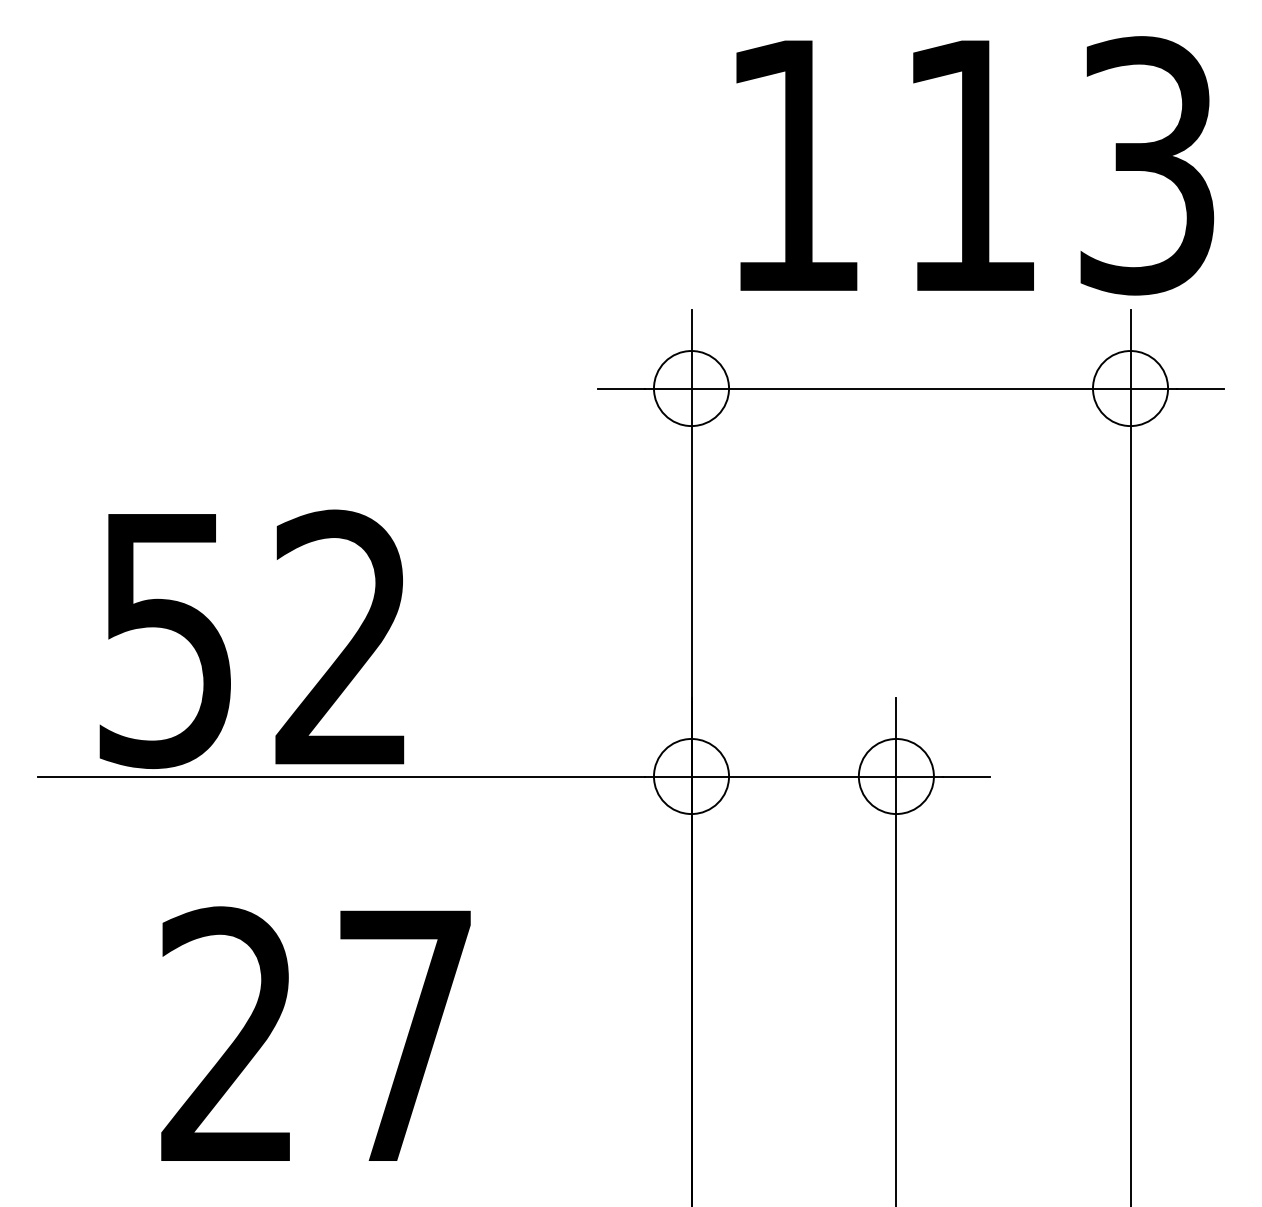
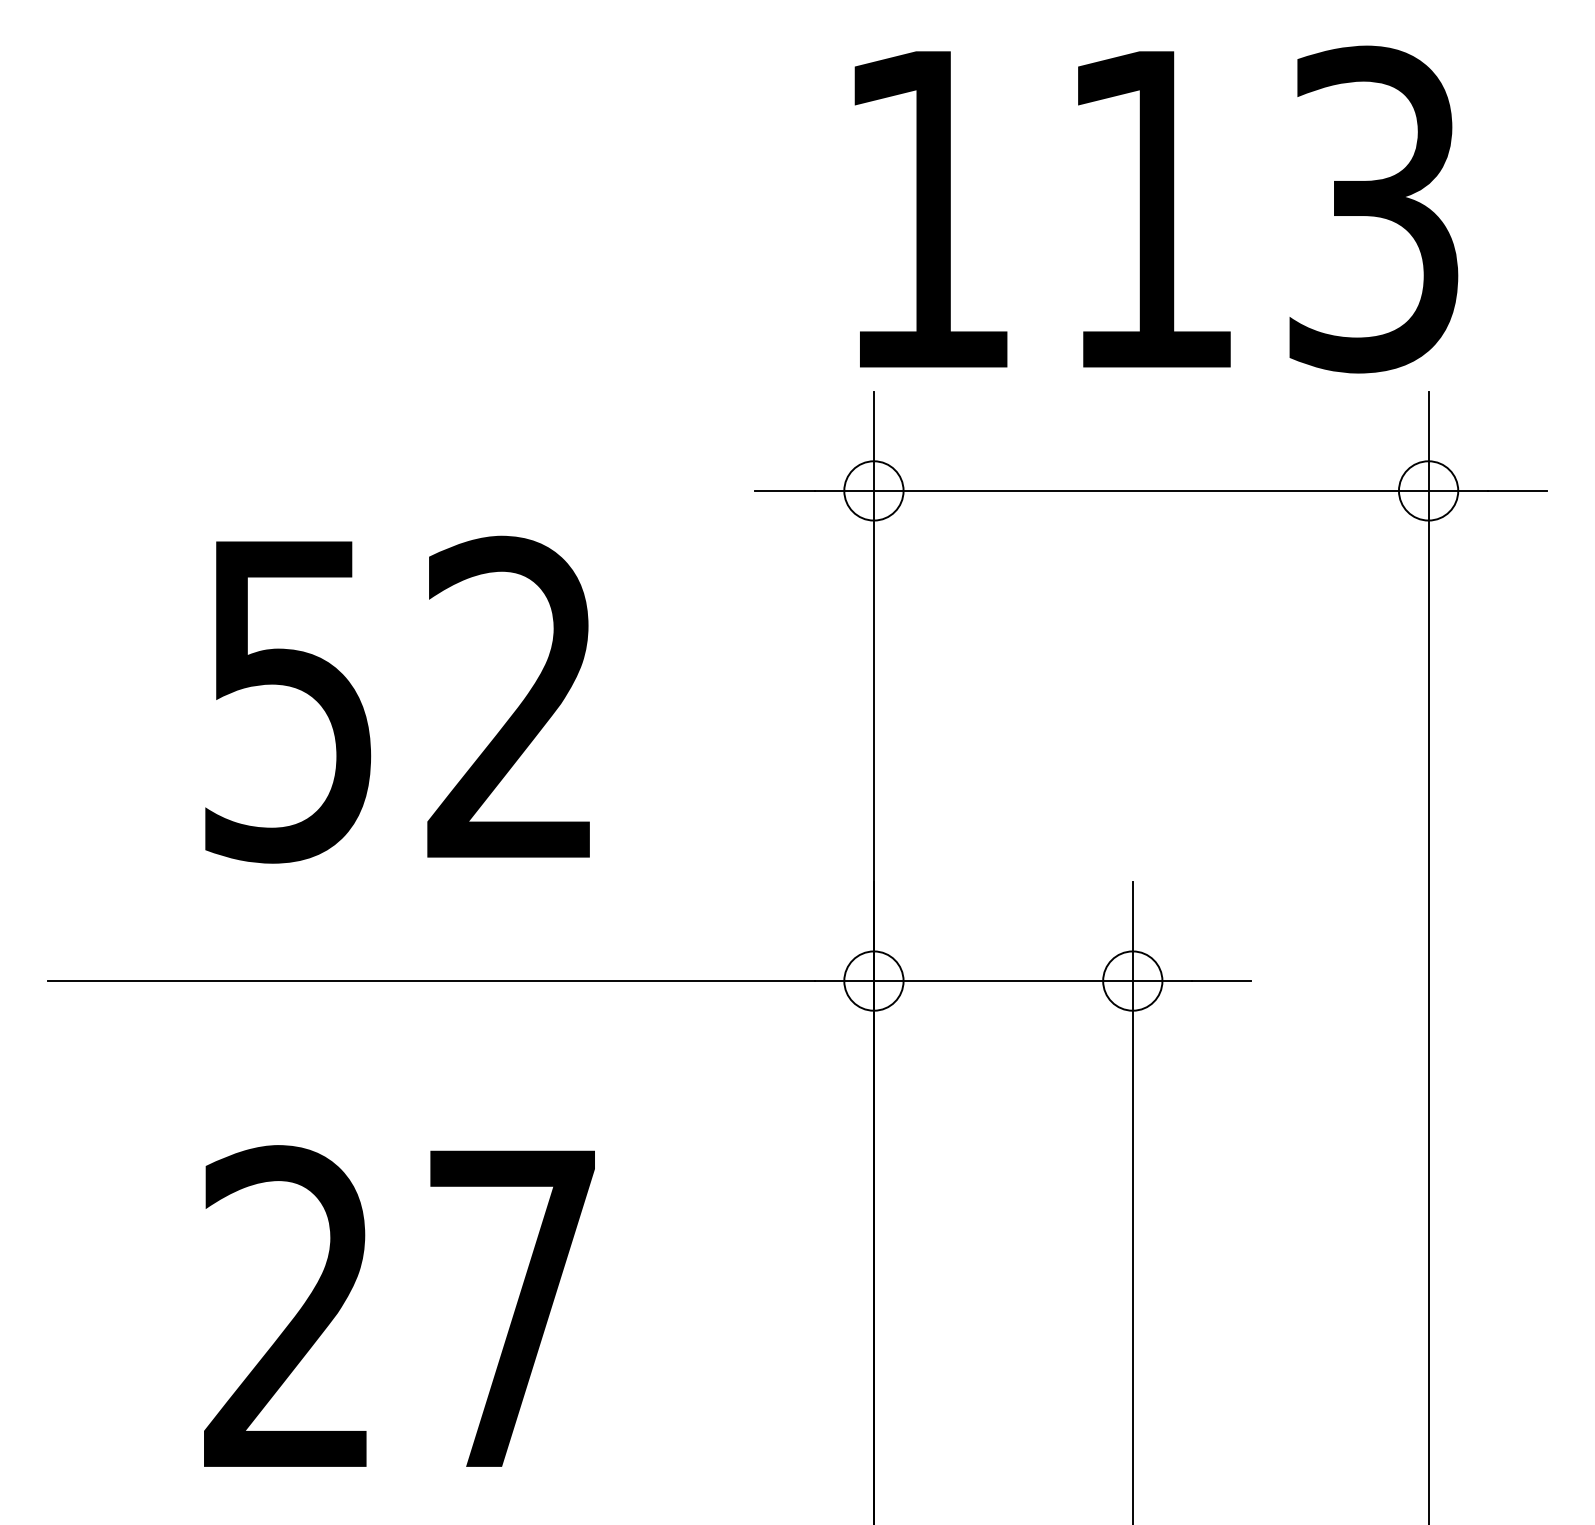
text: (975, 165) -> (1156, 209), moved
circle: (691, 388) -> (873, 490), size x0.62
circle: (1130, 388) -> (1428, 490), size x0.62
text: (251, 639) -> (397, 699), moved
circle: (691, 776) -> (873, 980), size x0.62
circle: (896, 776) -> (1132, 980), size x0.62

